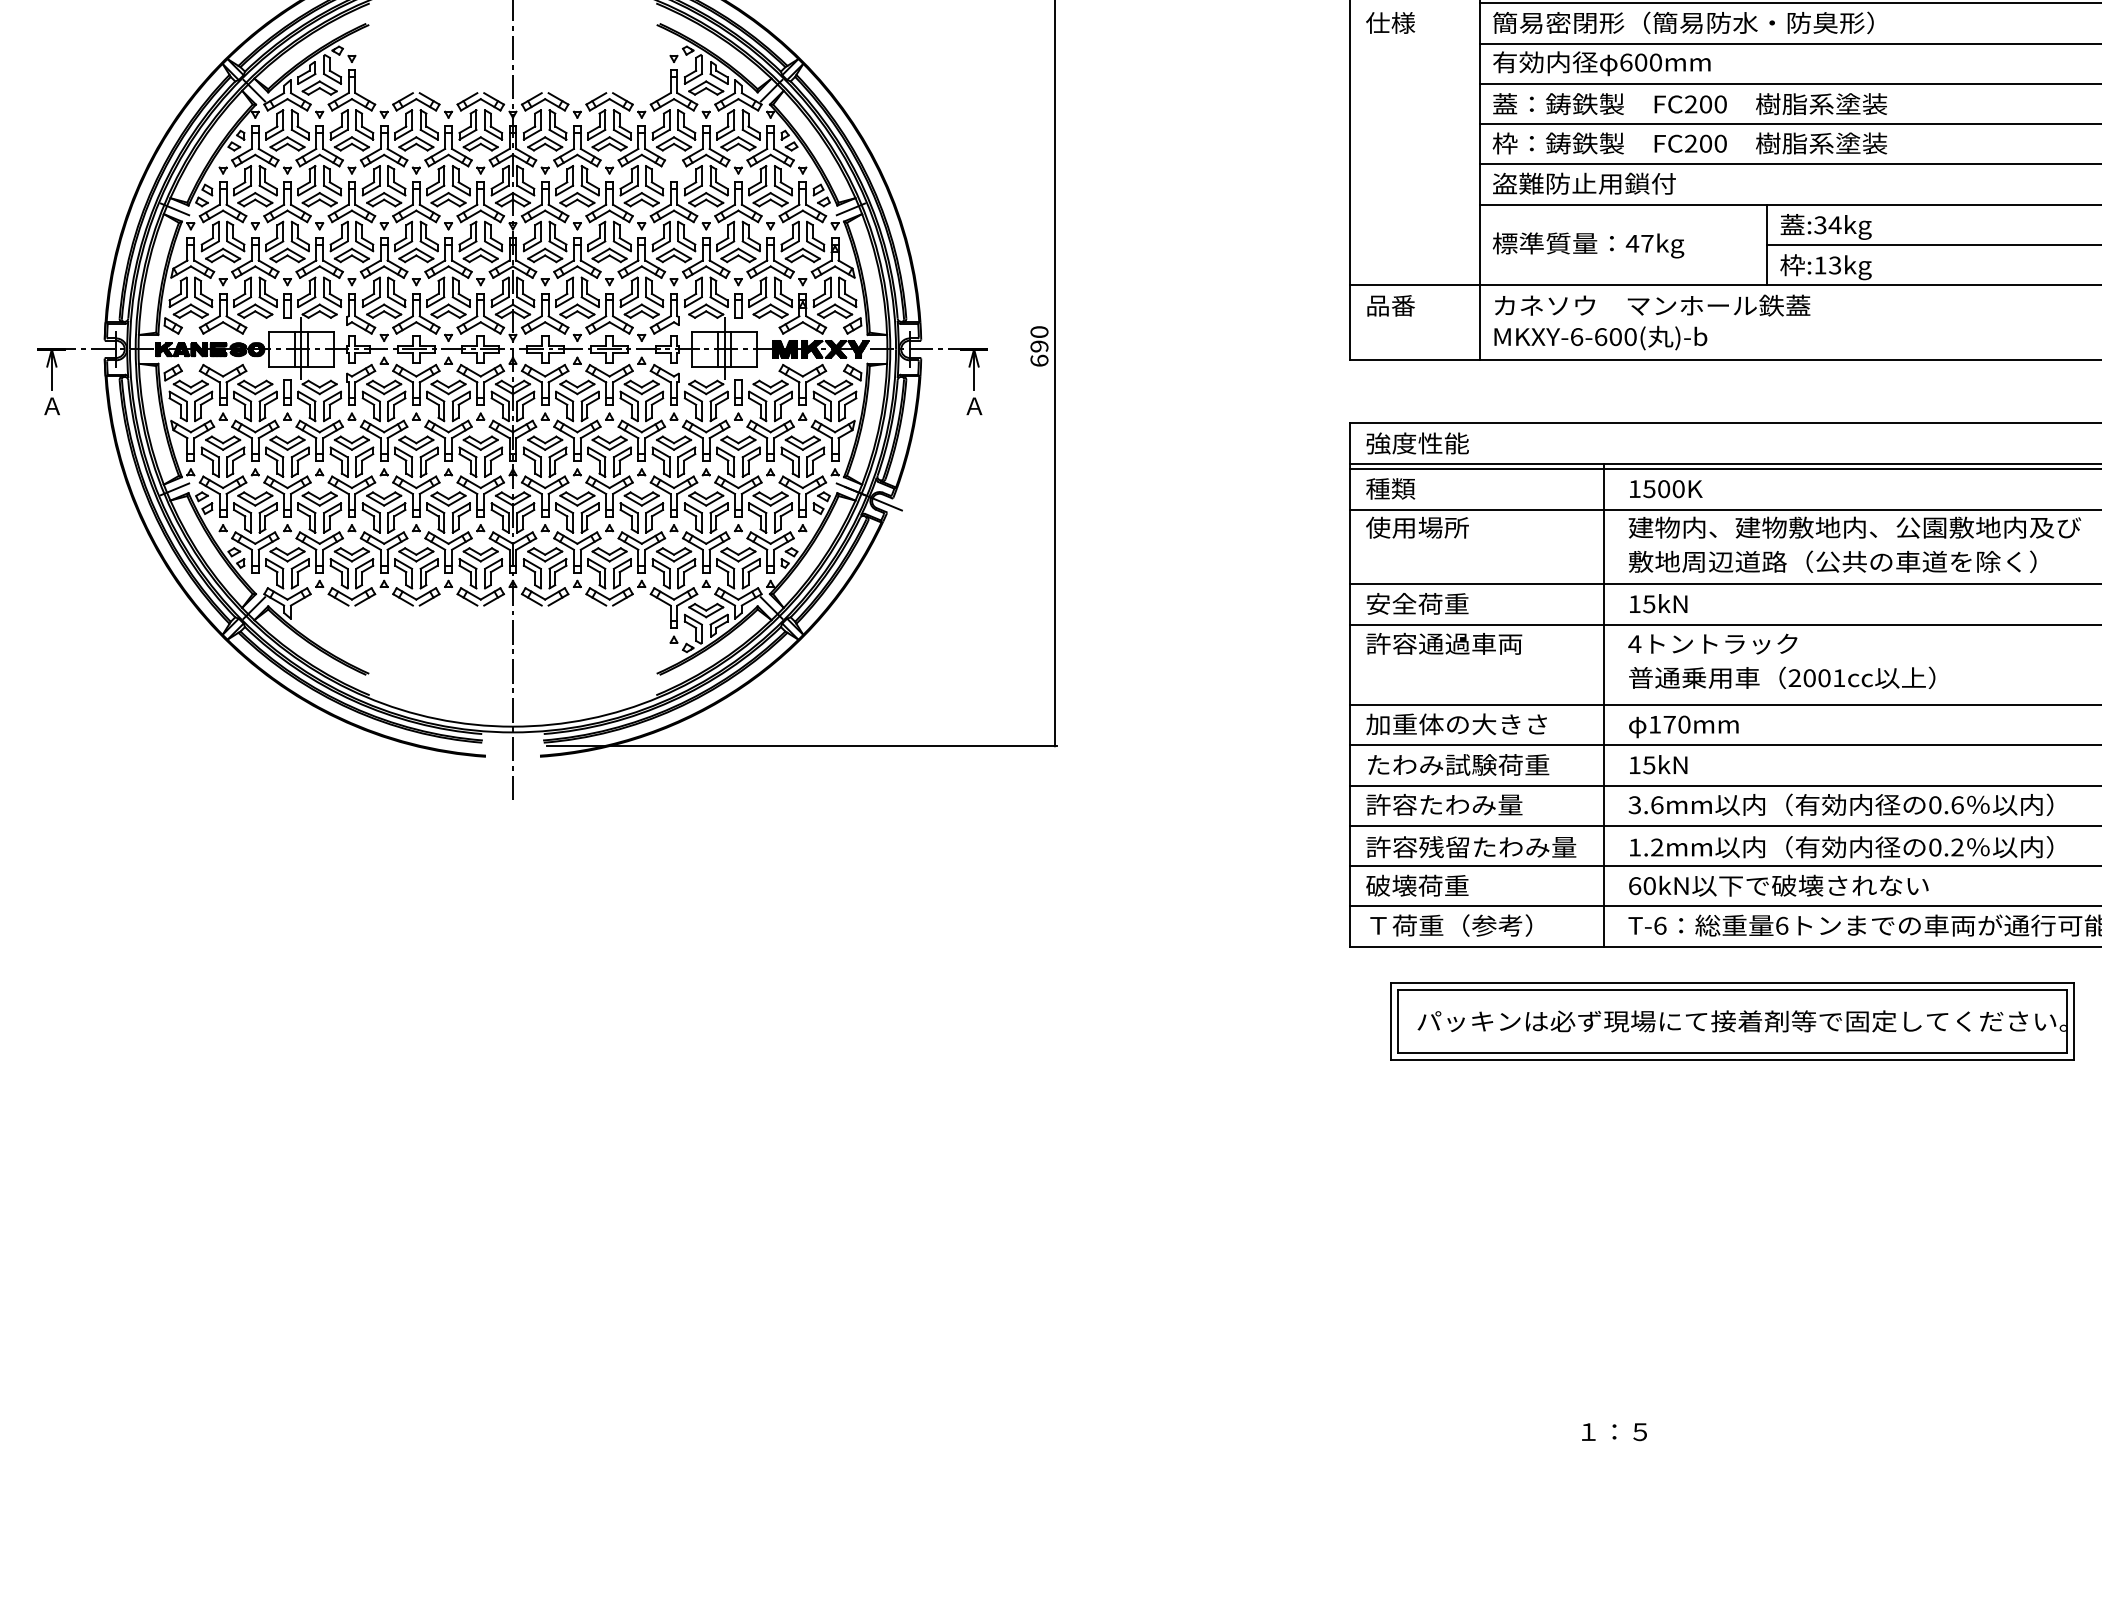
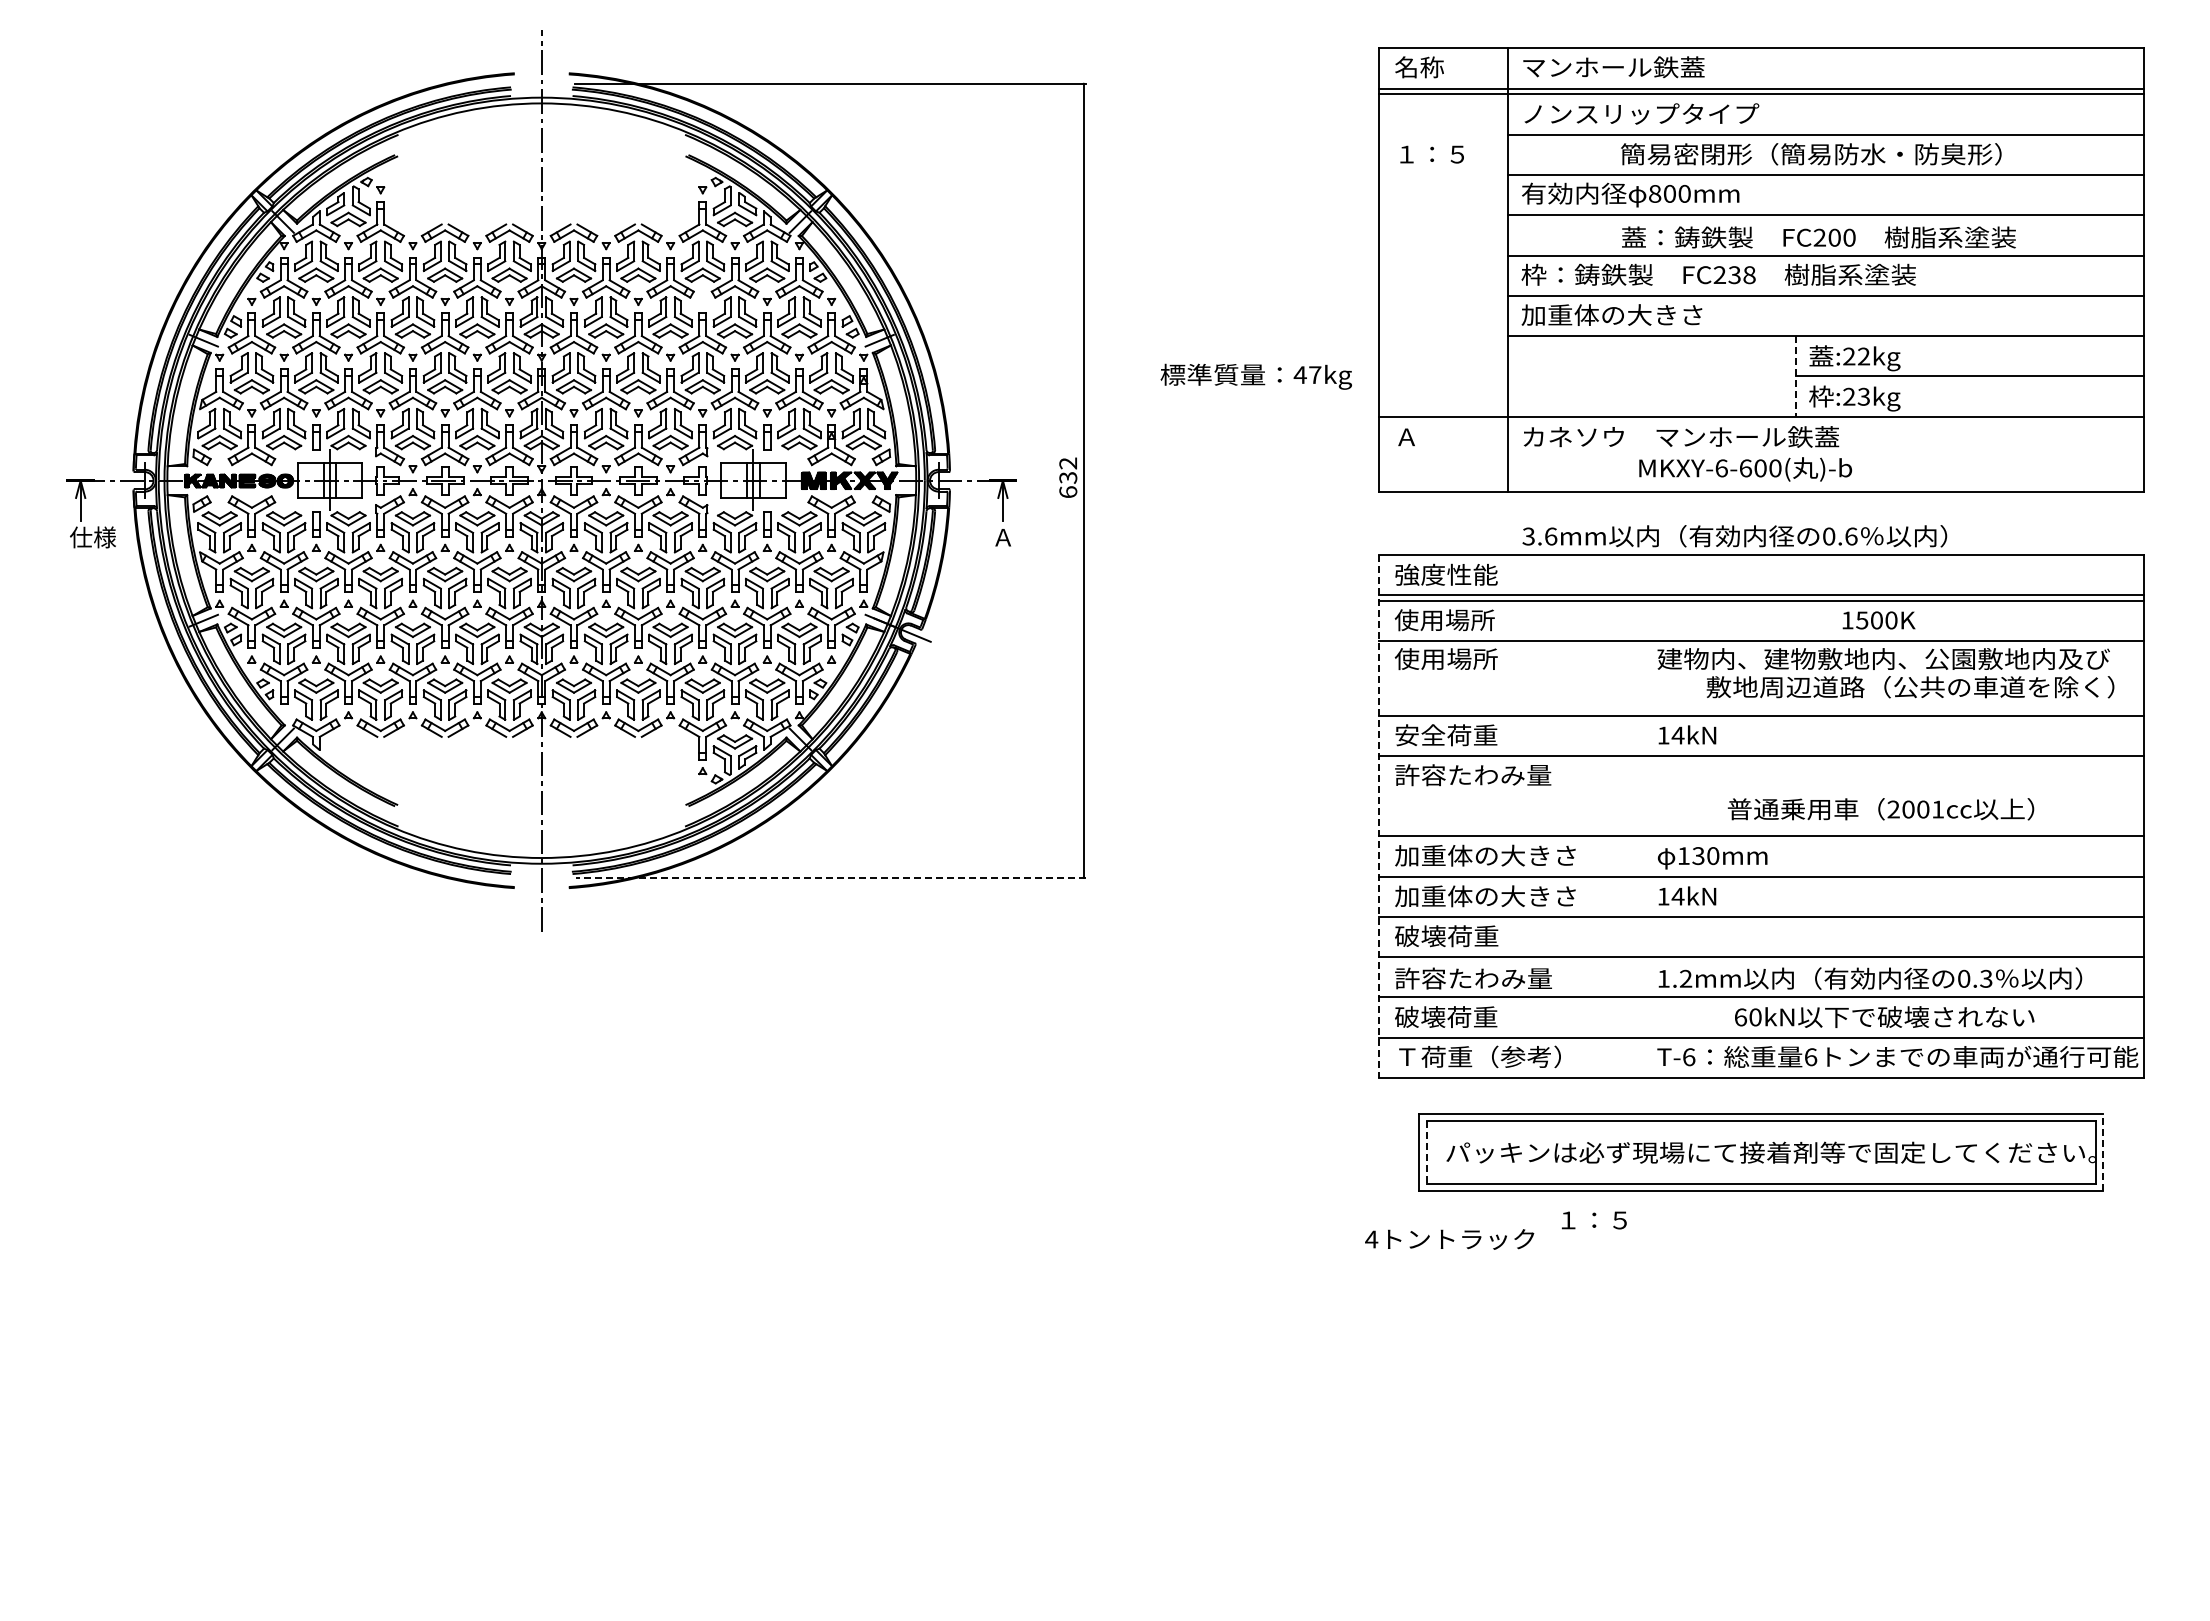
text: (1399, 23) -> (1428, 154), 仕様 -> １：５
text: (1683, 23) -> (1811, 154), moved
text: (1626, 62) -> (1655, 193), 600mm -> 800mm
text: (1689, 104) -> (1818, 237), moved
text: (1712, 143) -> (1741, 274), FC200 -> FC238
text: (1584, 184) -> (1613, 315), 盗難防止用鎖付 -> 加重体の大きさ
text: (1827, 225) -> (1856, 356), :34kg -> :22kg
text: (1587, 245) -> (1255, 376), moved
line: (1766, 245) -> (1795, 376), solid -> dashed
text: (1820, 265) -> (1849, 396), :13kg -> :23kg
text: (1390, 305) -> (1419, 436), 品番 -> Ａ
text: (1600, 338) -> (1745, 469), moved
text: (1039, 339) -> (1068, 470), 690 -> 632
text: (63, 406) -> (92, 537), Ａ -> 仕様
text: (1415, 489) -> (1444, 620), 種類 -> 使用場所
text: (1665, 489) -> (1878, 620), moved
text: (1832, 562) -> (1910, 687), moved
text: (1648, 604) -> (1677, 735), 15kN -> 14kN
text: (1470, 644) -> (1499, 775), 許容通過車両 -> 許容たわみ量
text: (1712, 644) -> (1449, 1239), moved
text: (1781, 678) -> (1880, 809), moved
line: (1349, 685) -> (1378, 816), solid -> dashed
line: (1603, 704) -> (1632, 835), removed
text: (1669, 725) -> (1698, 856), 170mm -> 130mm
line: (801, 746) -> (830, 877), solid -> dashed
text: (1457, 765) -> (1486, 896), たわみ試験荷重 -> 加重体の大きさ
text: (1648, 765) -> (1677, 896), 15kN -> 14kN
text: (1444, 805) -> (1473, 936), 許容たわみ量 -> 破壊荷重
text: (1840, 805) -> (1734, 536), moved
text: (1497, 847) -> (1526, 978), 許容残留たわみ量 -> 許容たわみ量
text: (1957, 847) -> (1986, 978), 0.2 -> 0.3
text: (1778, 885) -> (1884, 1016), moved
line: (1397, 1021) -> (1426, 1152), solid -> dashed
line: (2074, 1021) -> (2103, 1152), solid -> dashed
text: (1613, 1432) -> (1593, 1220), moved

